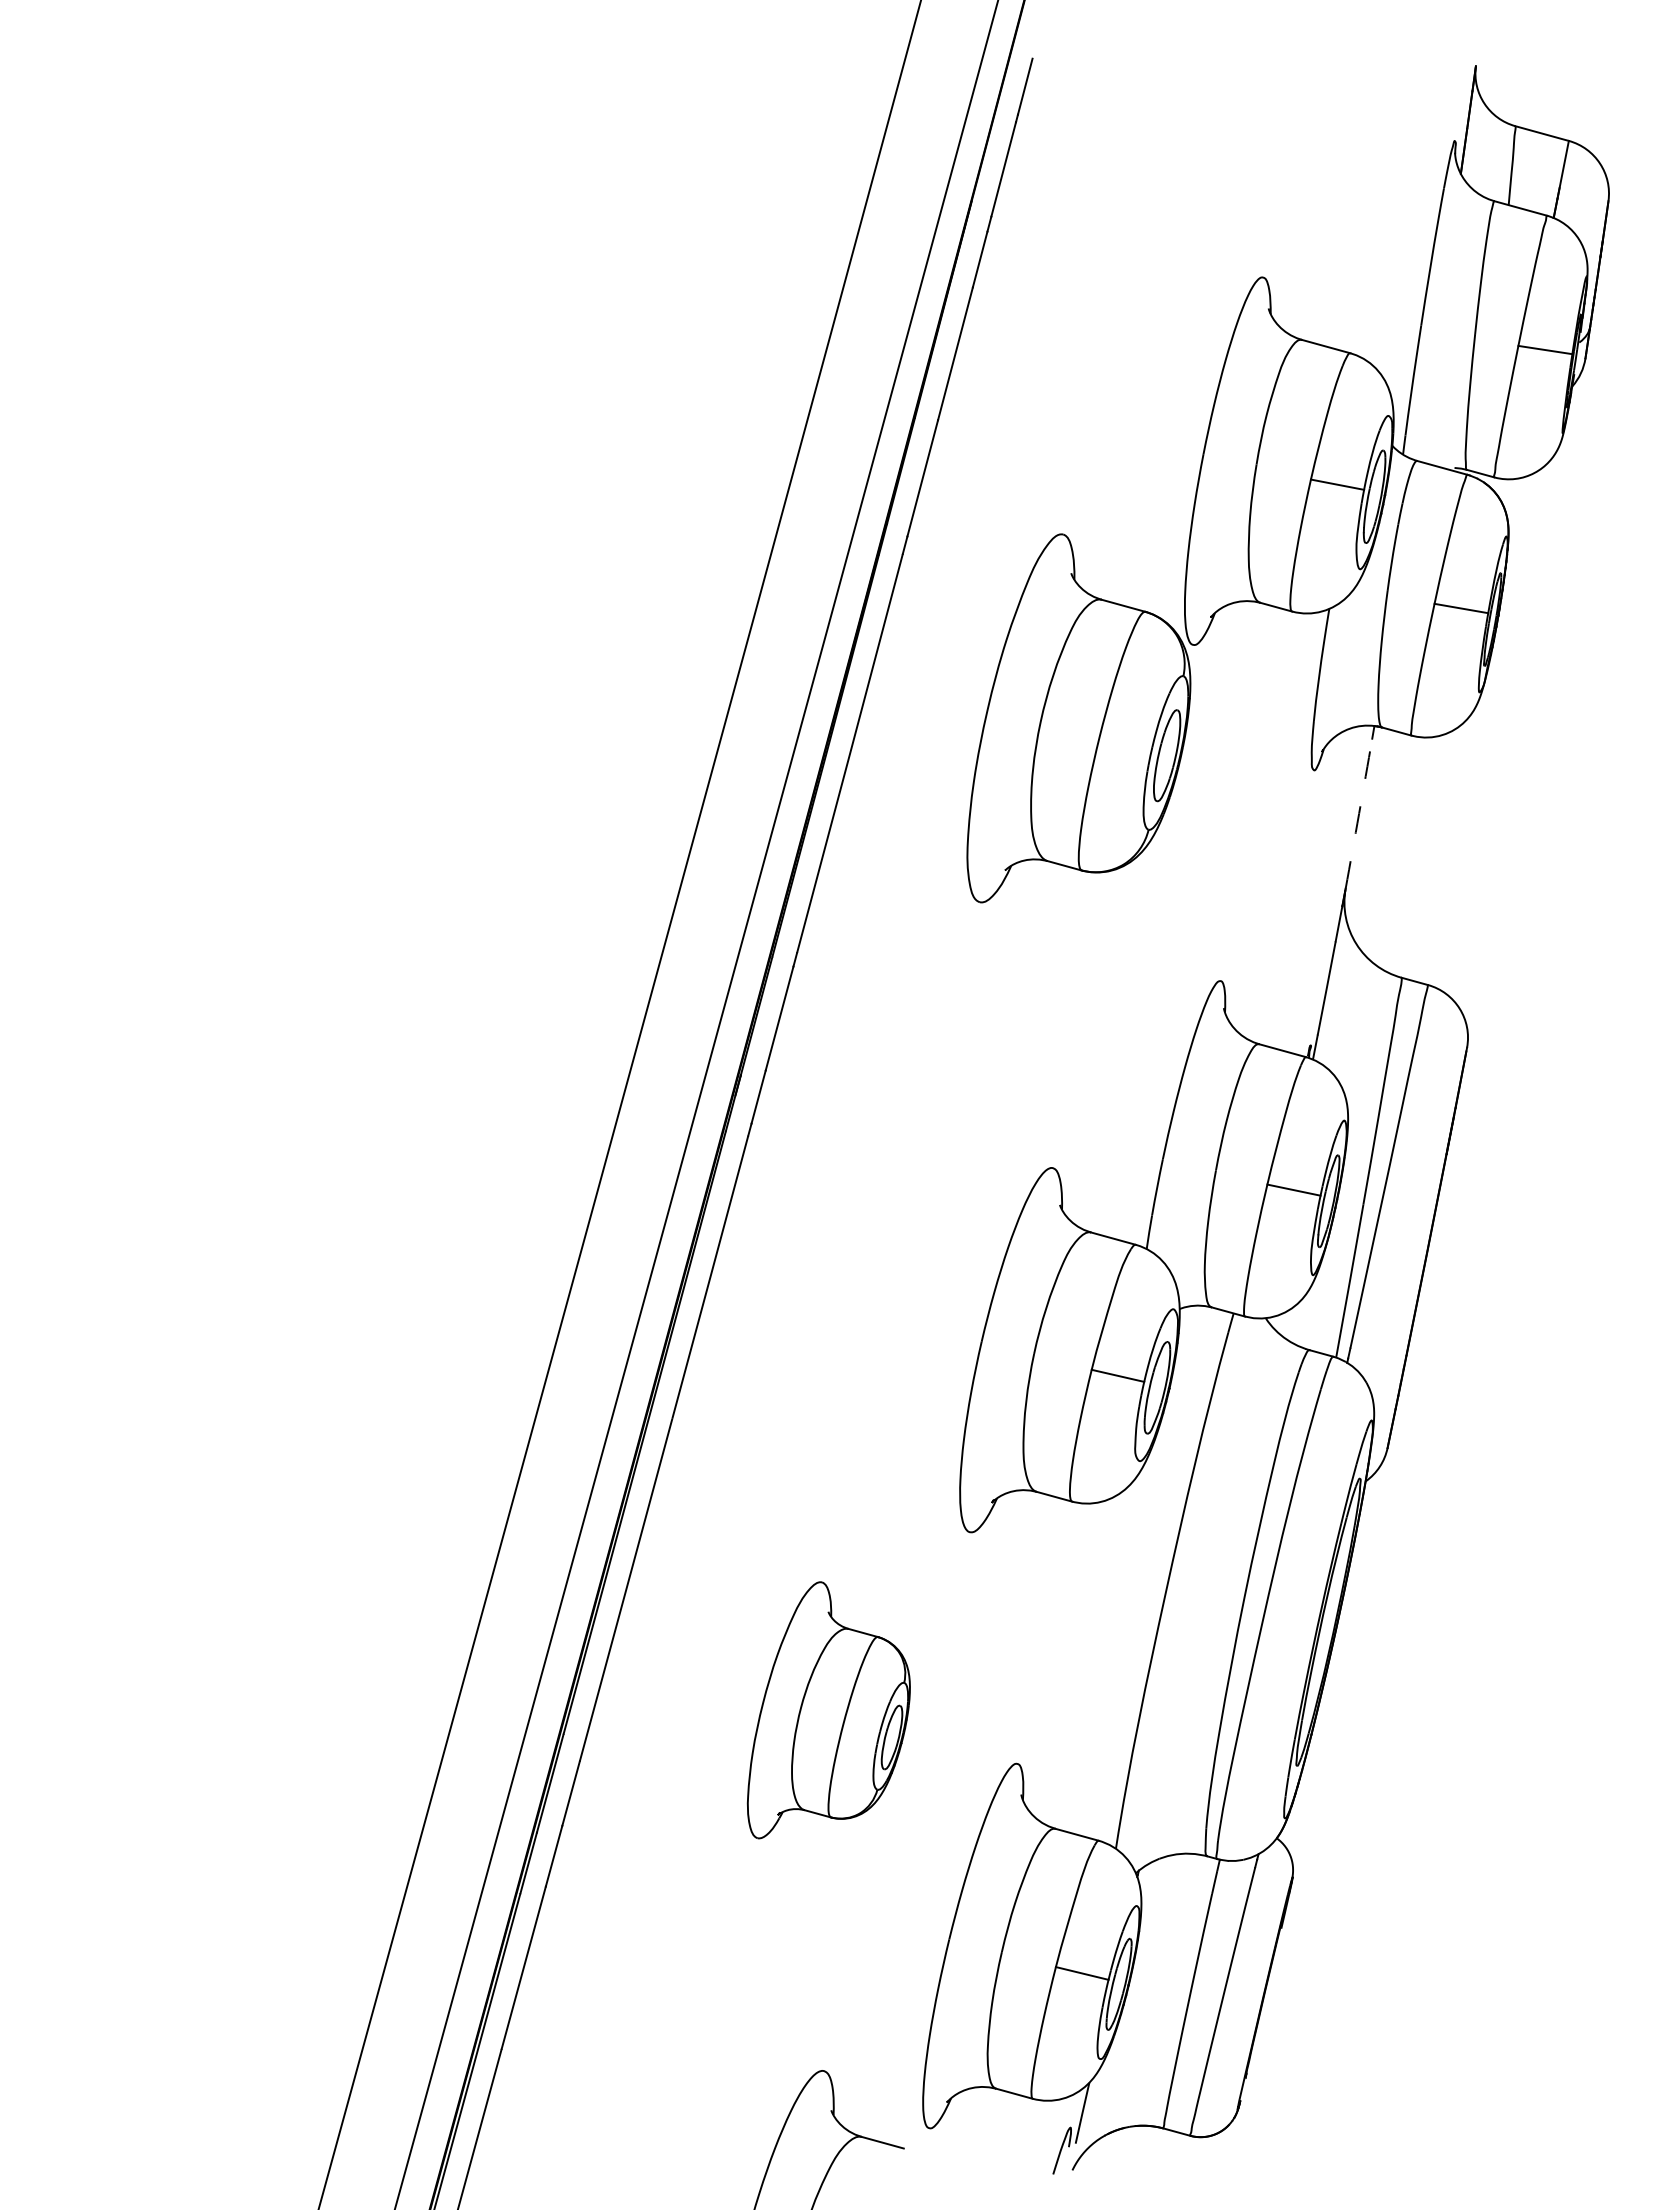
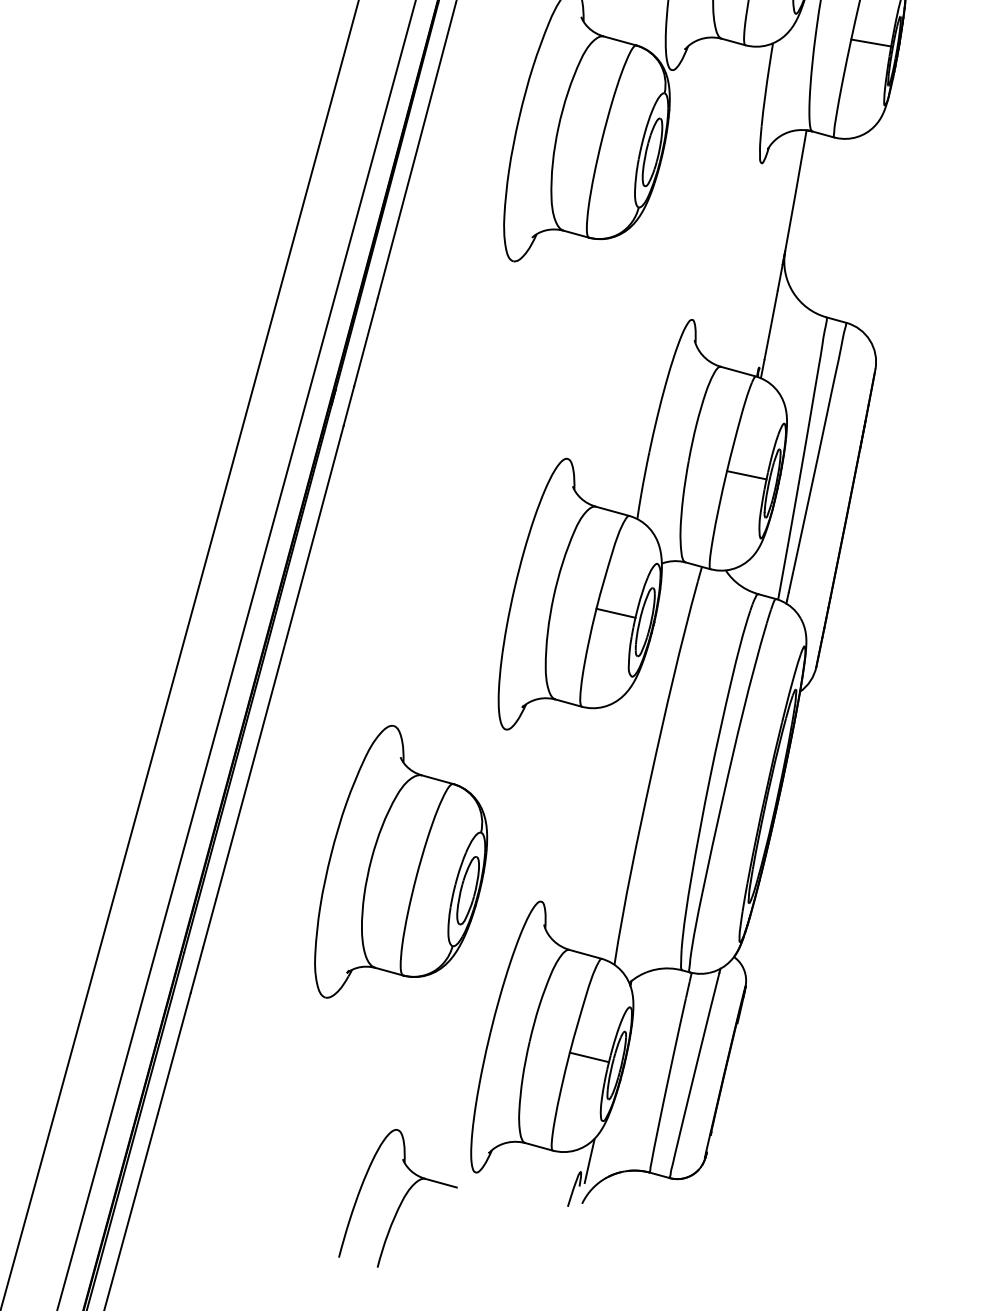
arc: (1359, 813) -> (795, 195), dashed -> solid
part: (828, 1710) -> (400, 862), size x1.43

